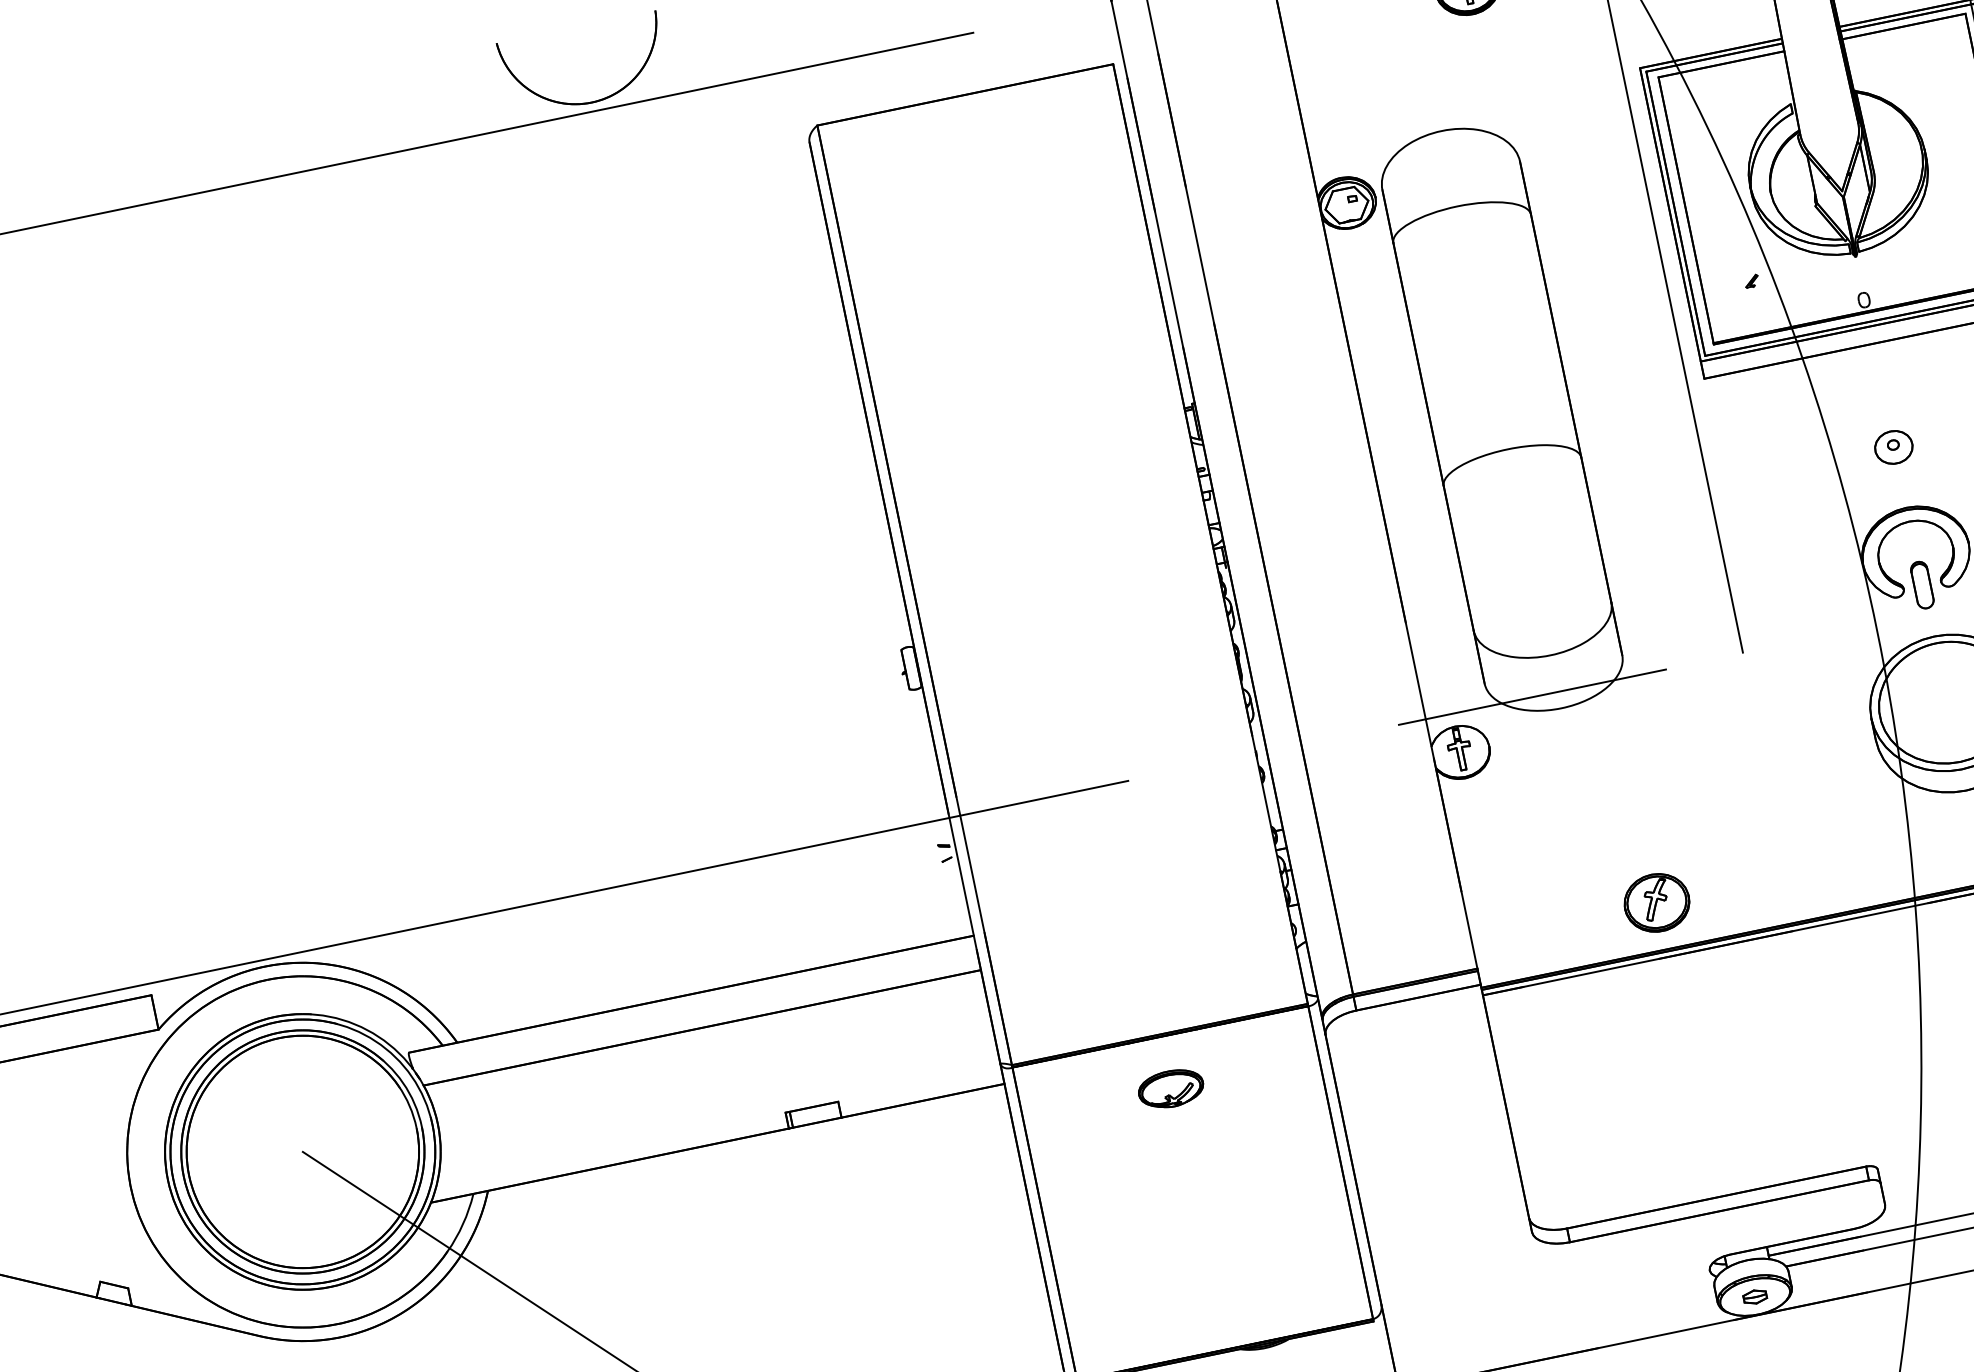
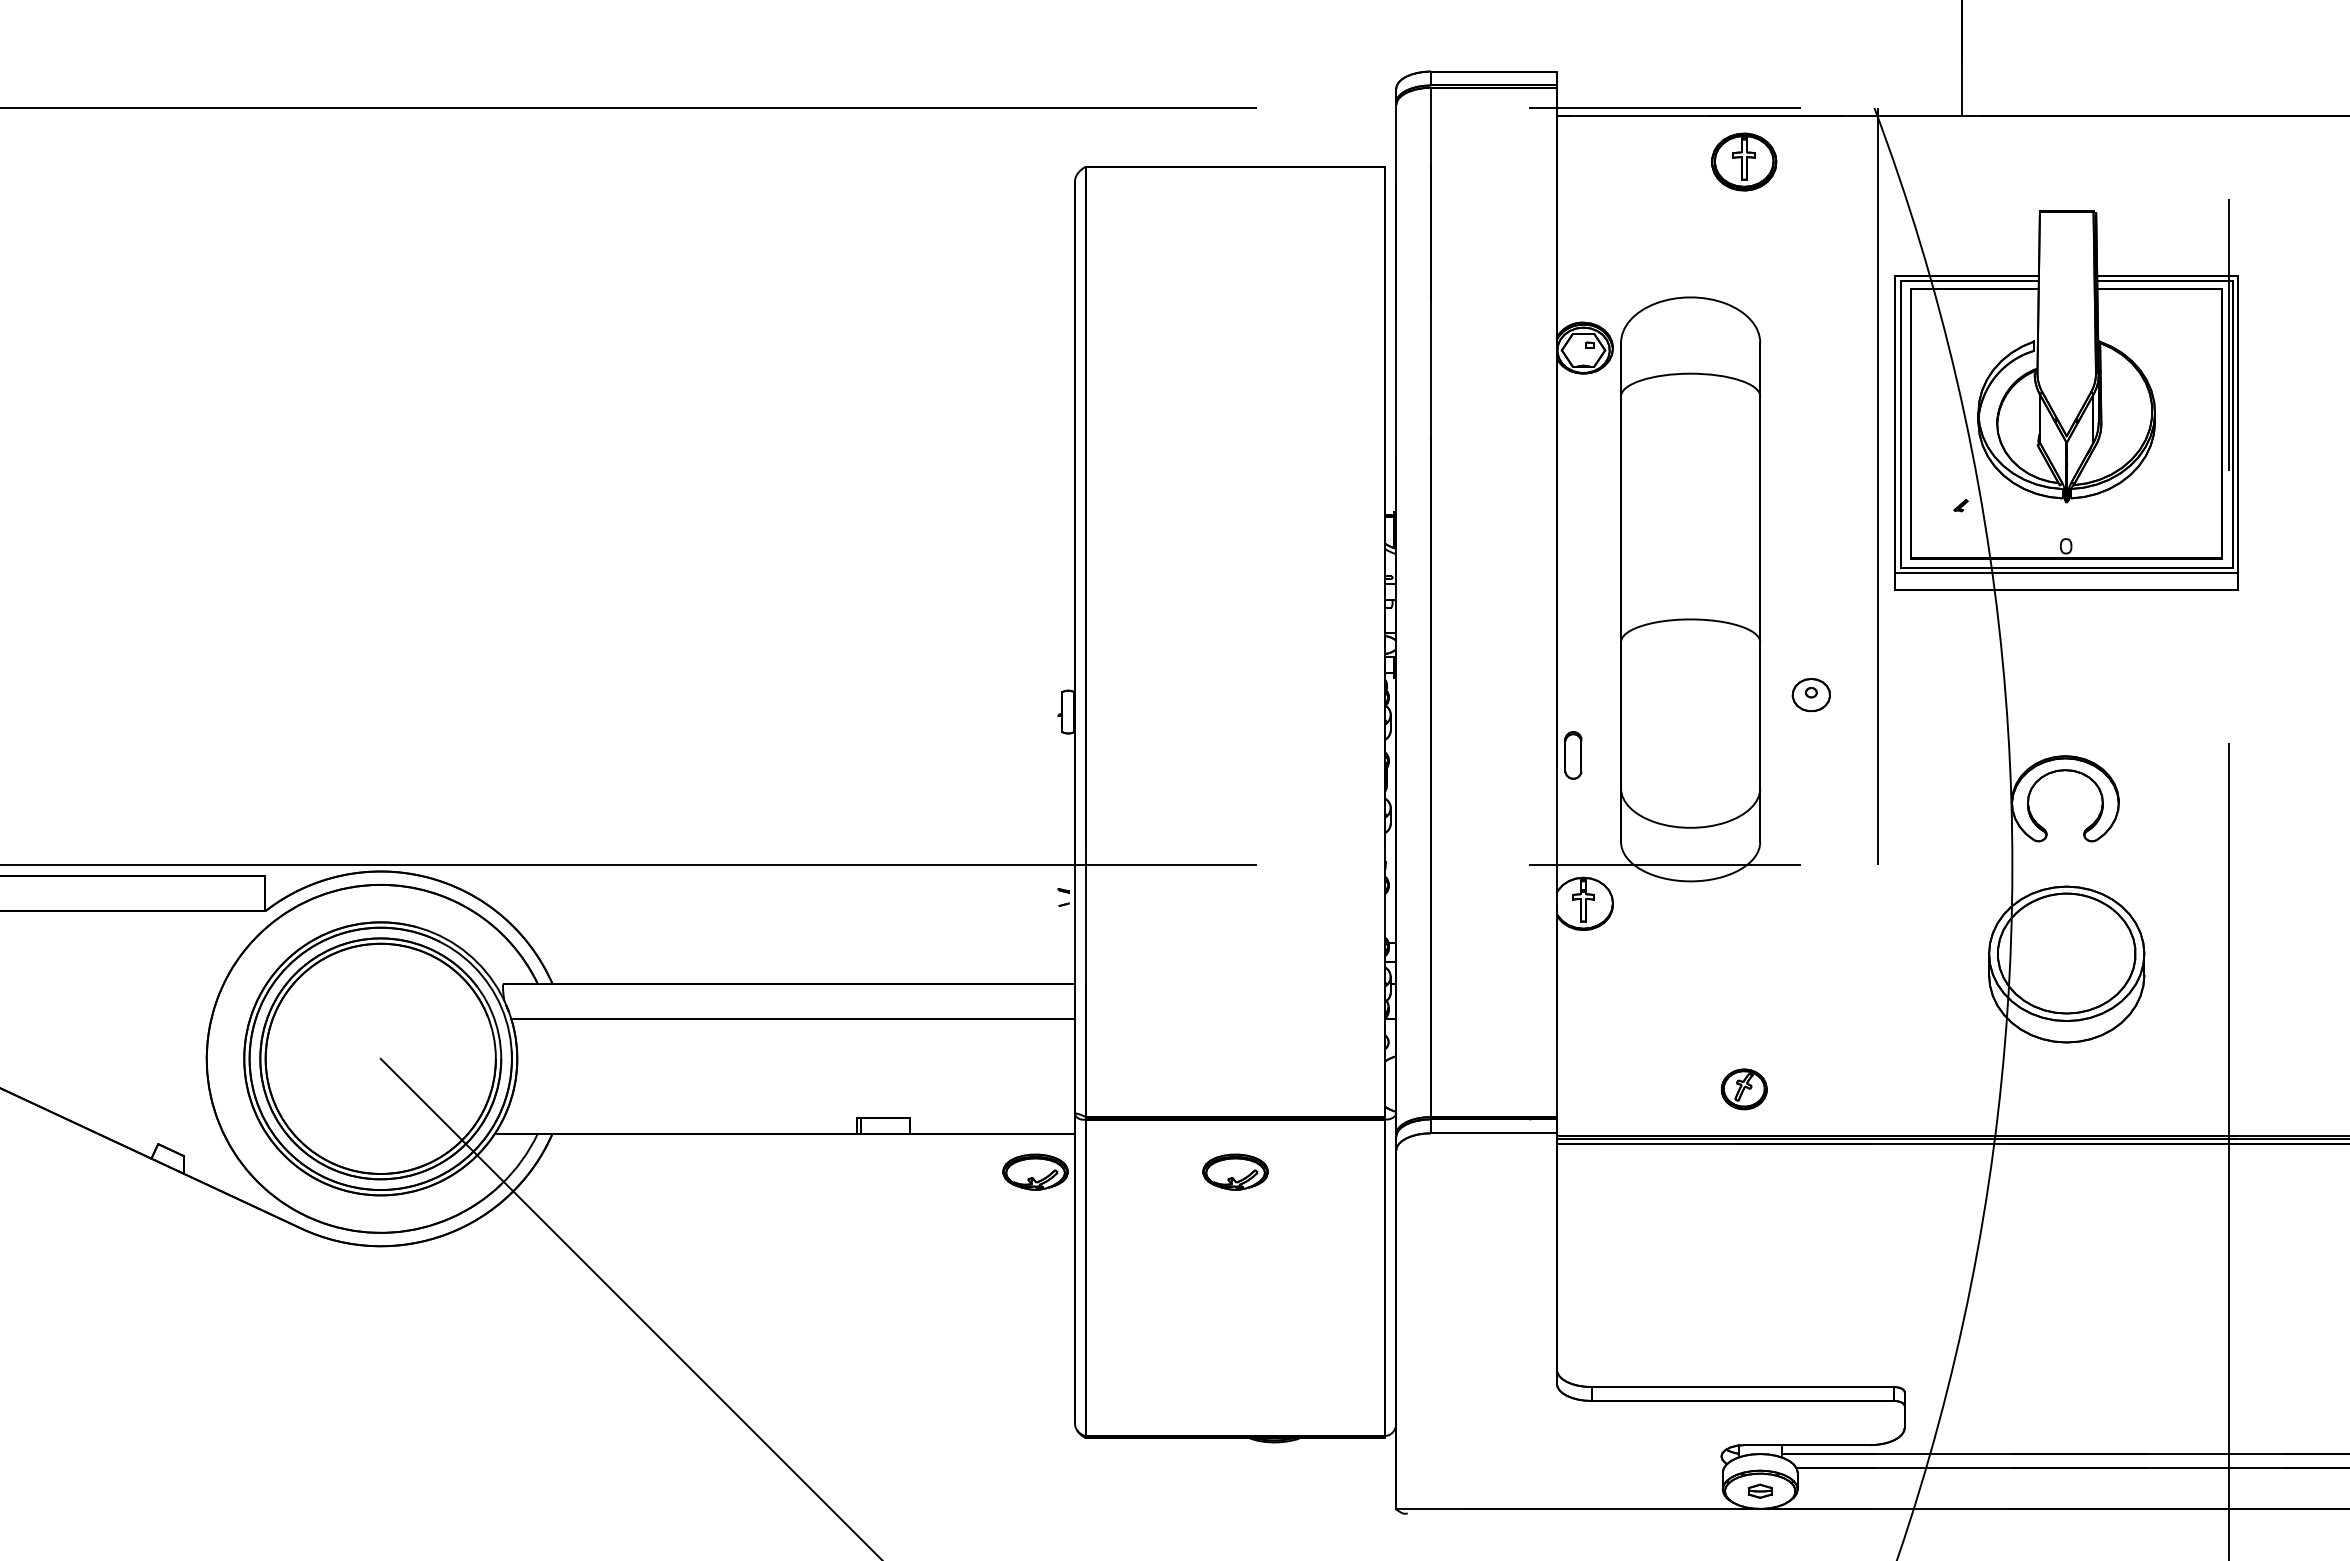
part: (585, 102) -> (865, 97), removed
part: (1892, 447) -> (1810, 694), moved
part: (1922, 585) -> (1573, 755), moved
part: (1657, 903) -> (1744, 1089), size x0.7
part: (973, 1129) -> (1035, 1171), added

